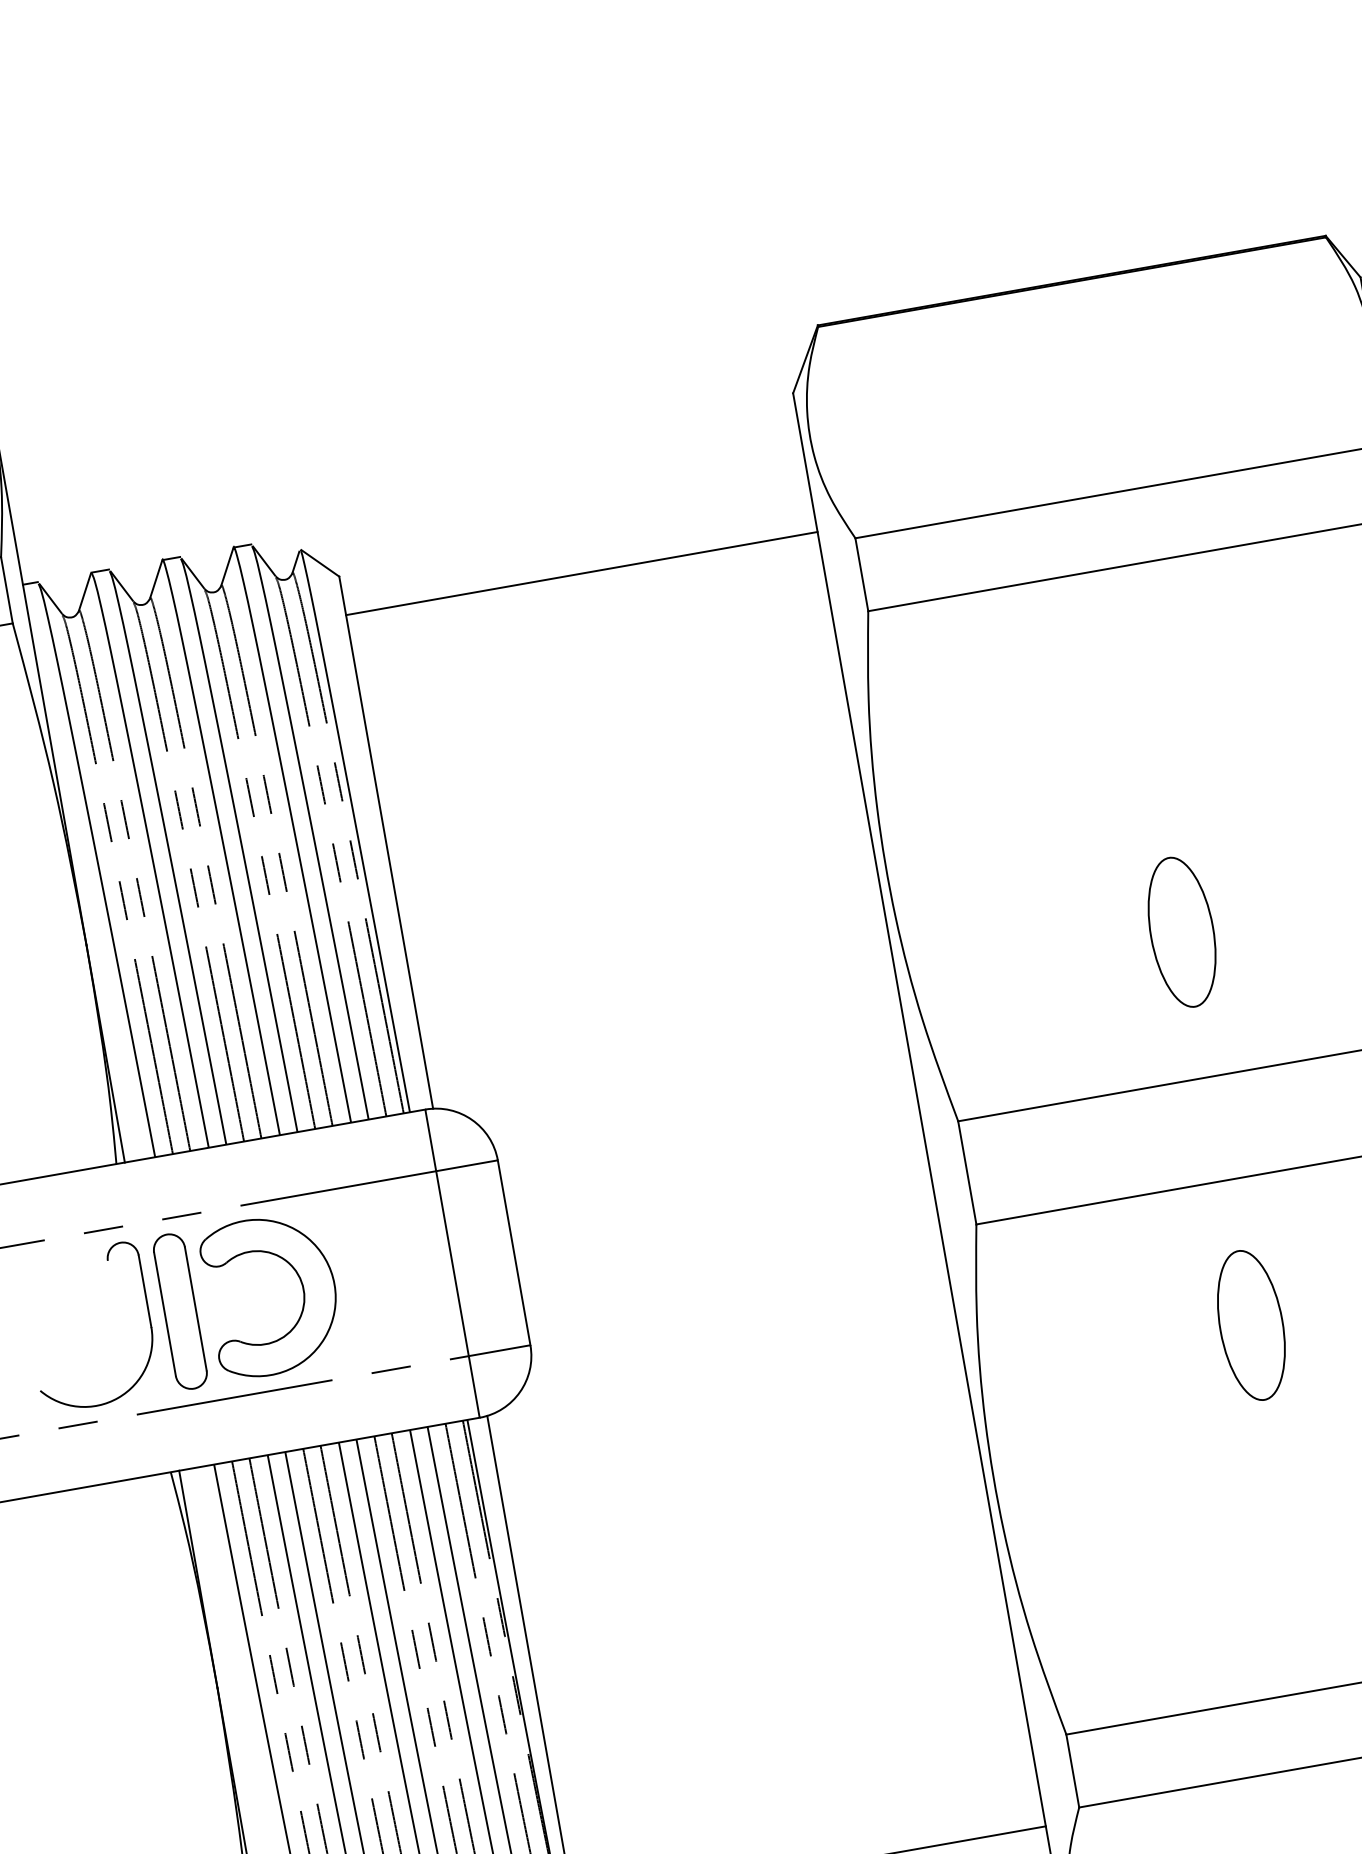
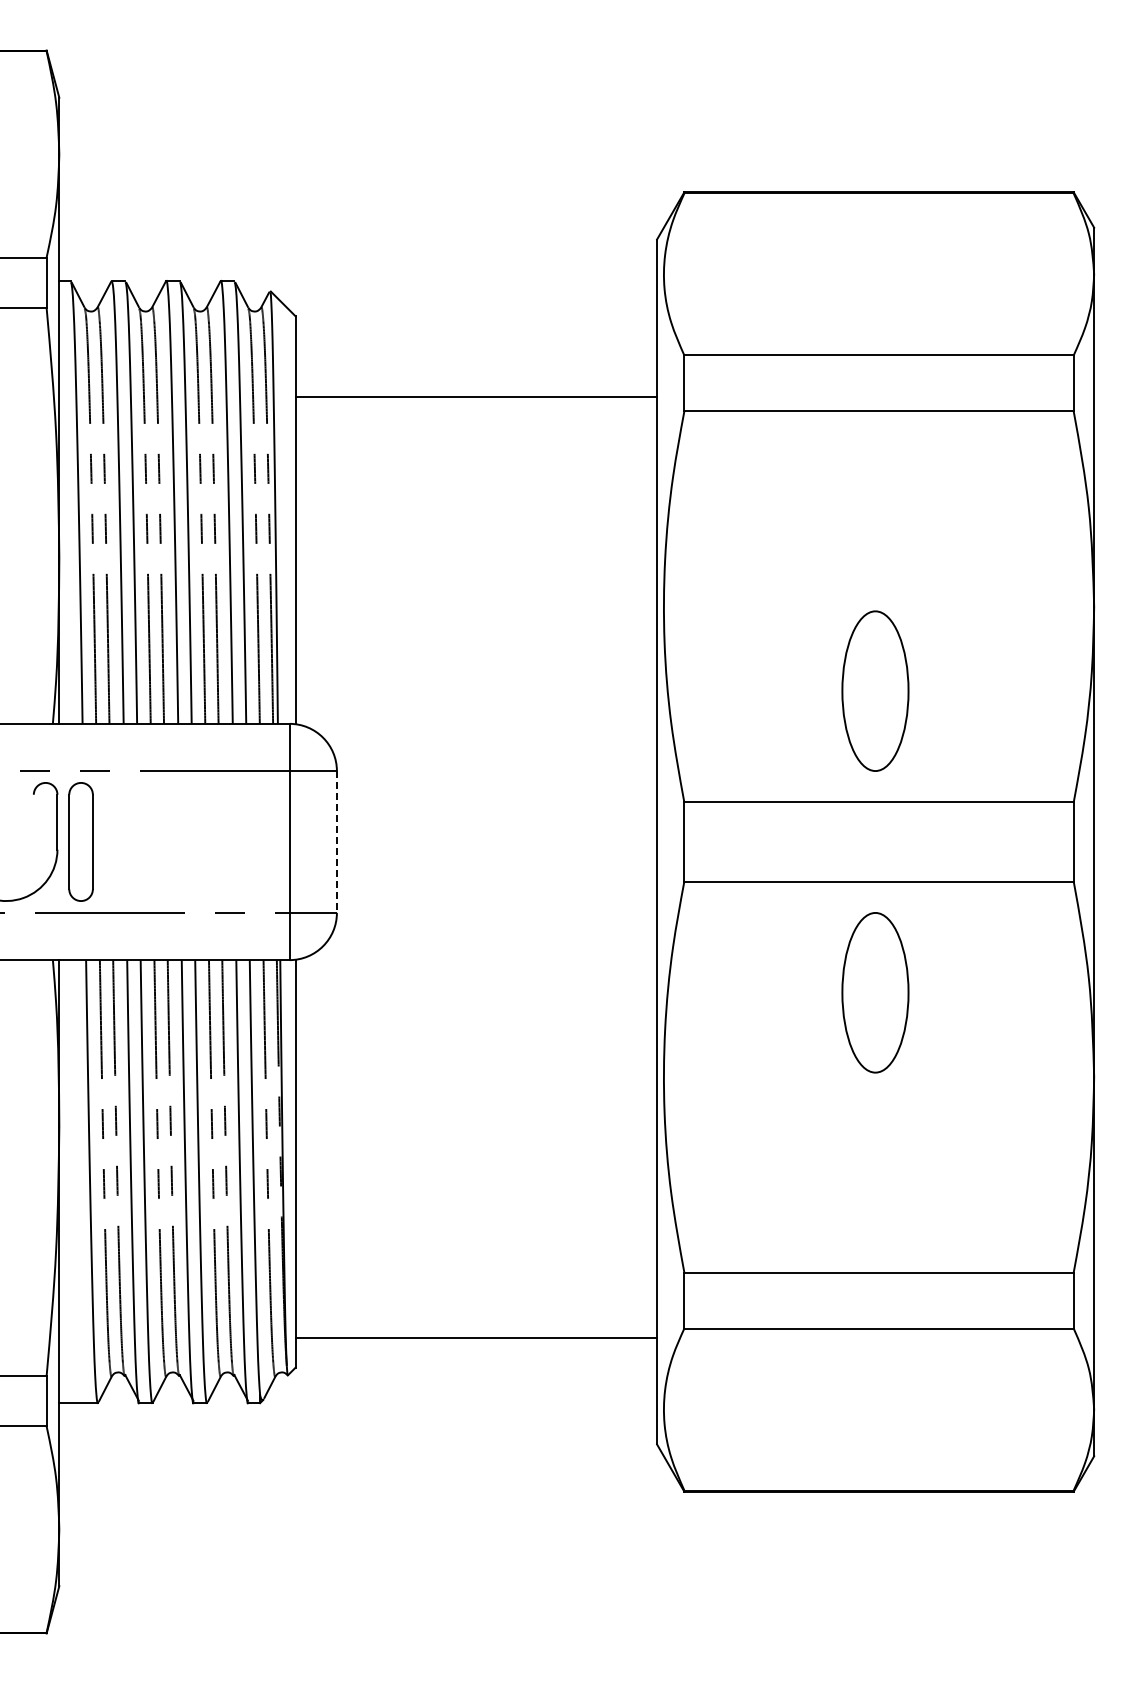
line: (581, 573) -> (476, 396), moved
part: (1182, 932) -> (875, 691), size x1.4
line: (513, 1253) -> (336, 842), solid -> dashed
part: (302, 1289) -> (174, 841), removed
part: (1251, 1325) -> (875, 992), size x1.4

